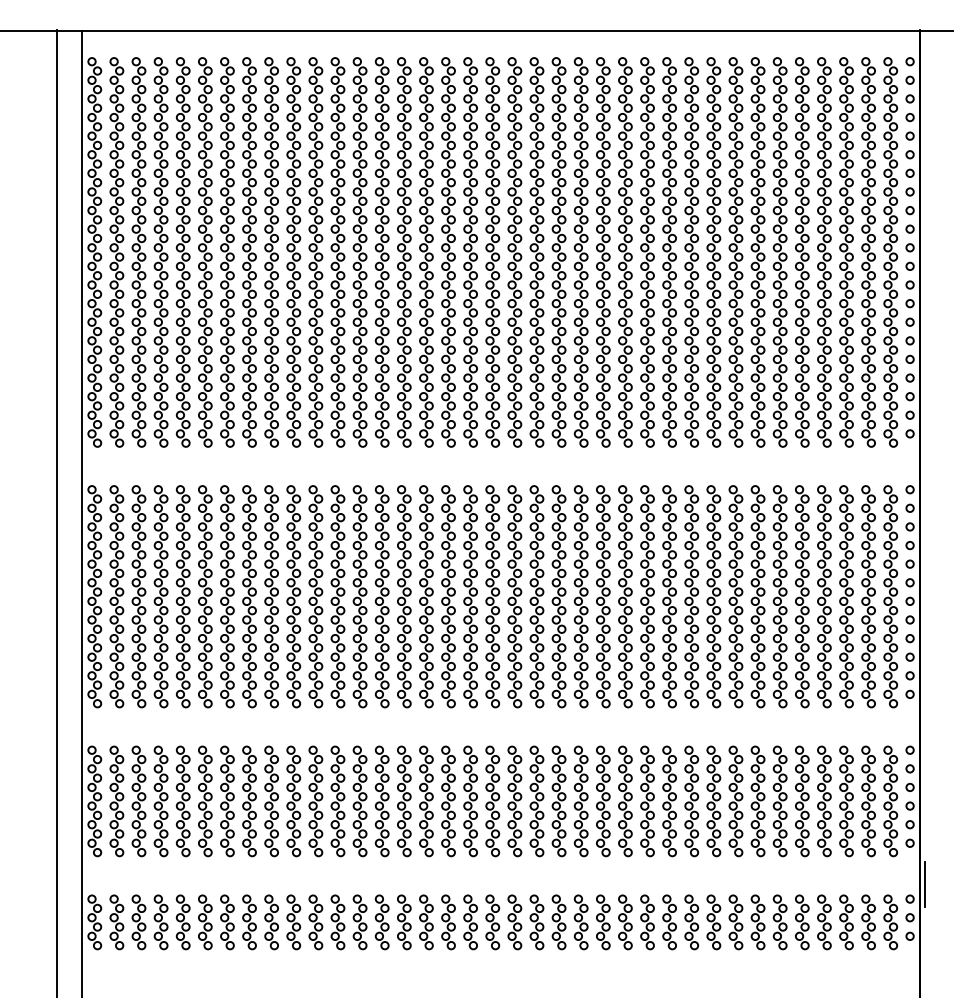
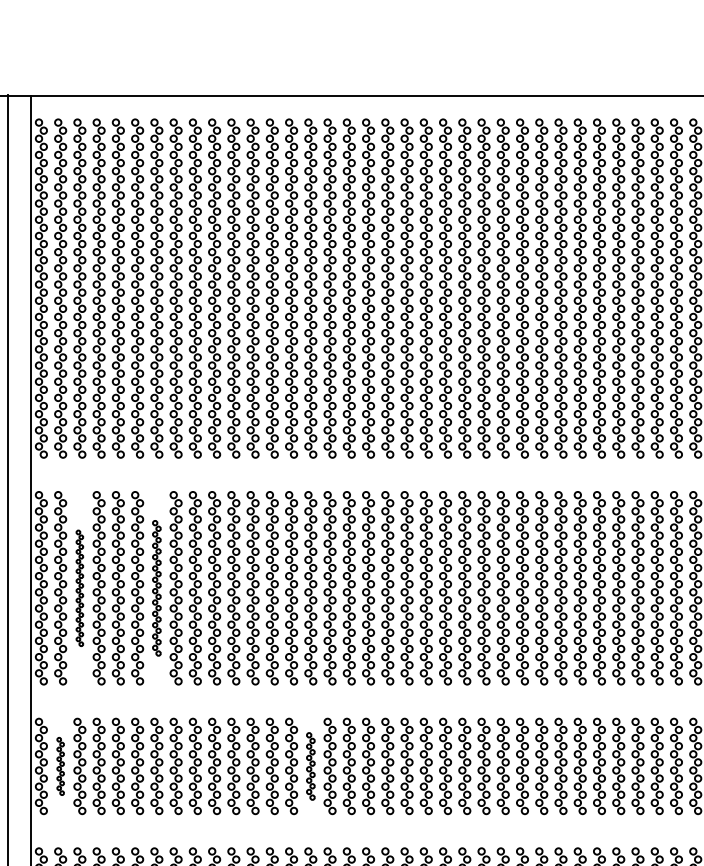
part: (138, 596) -> (79, 588), size x0.6
part: (227, 596) -> (156, 588), size x0.7
part: (116, 801) -> (60, 766), size x0.6
part: (404, 801) -> (310, 766), size x0.7

